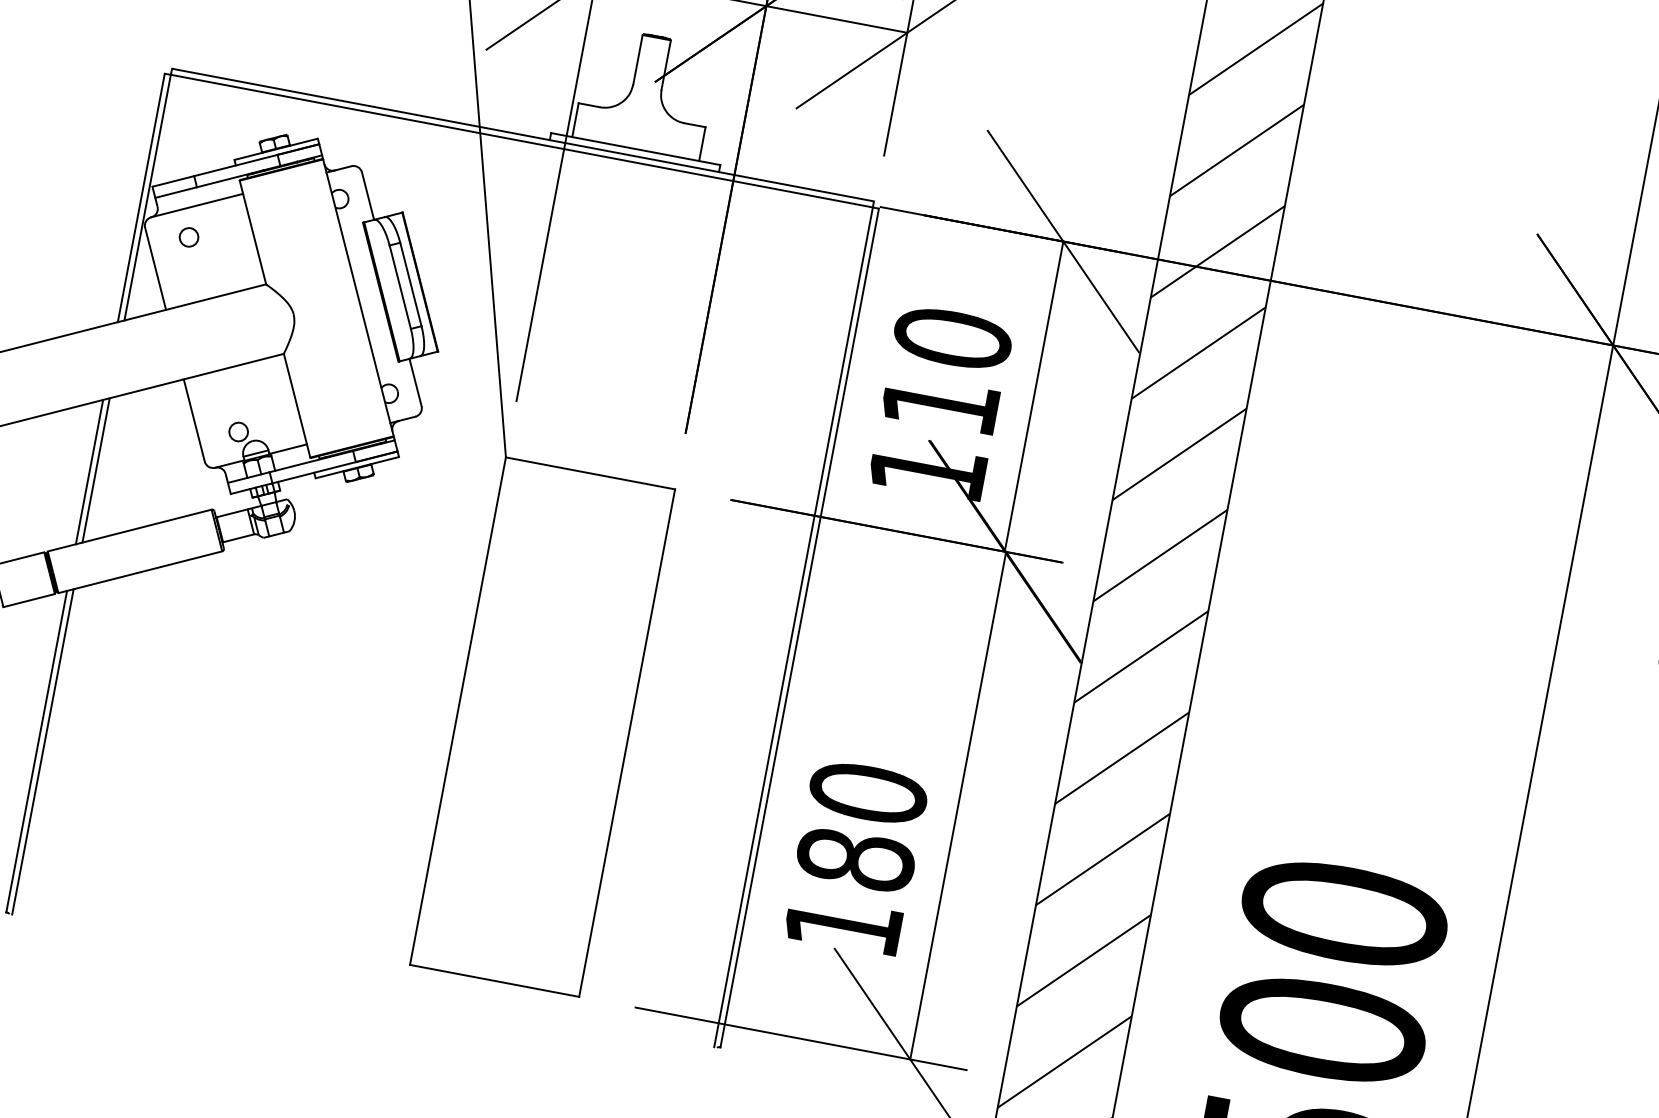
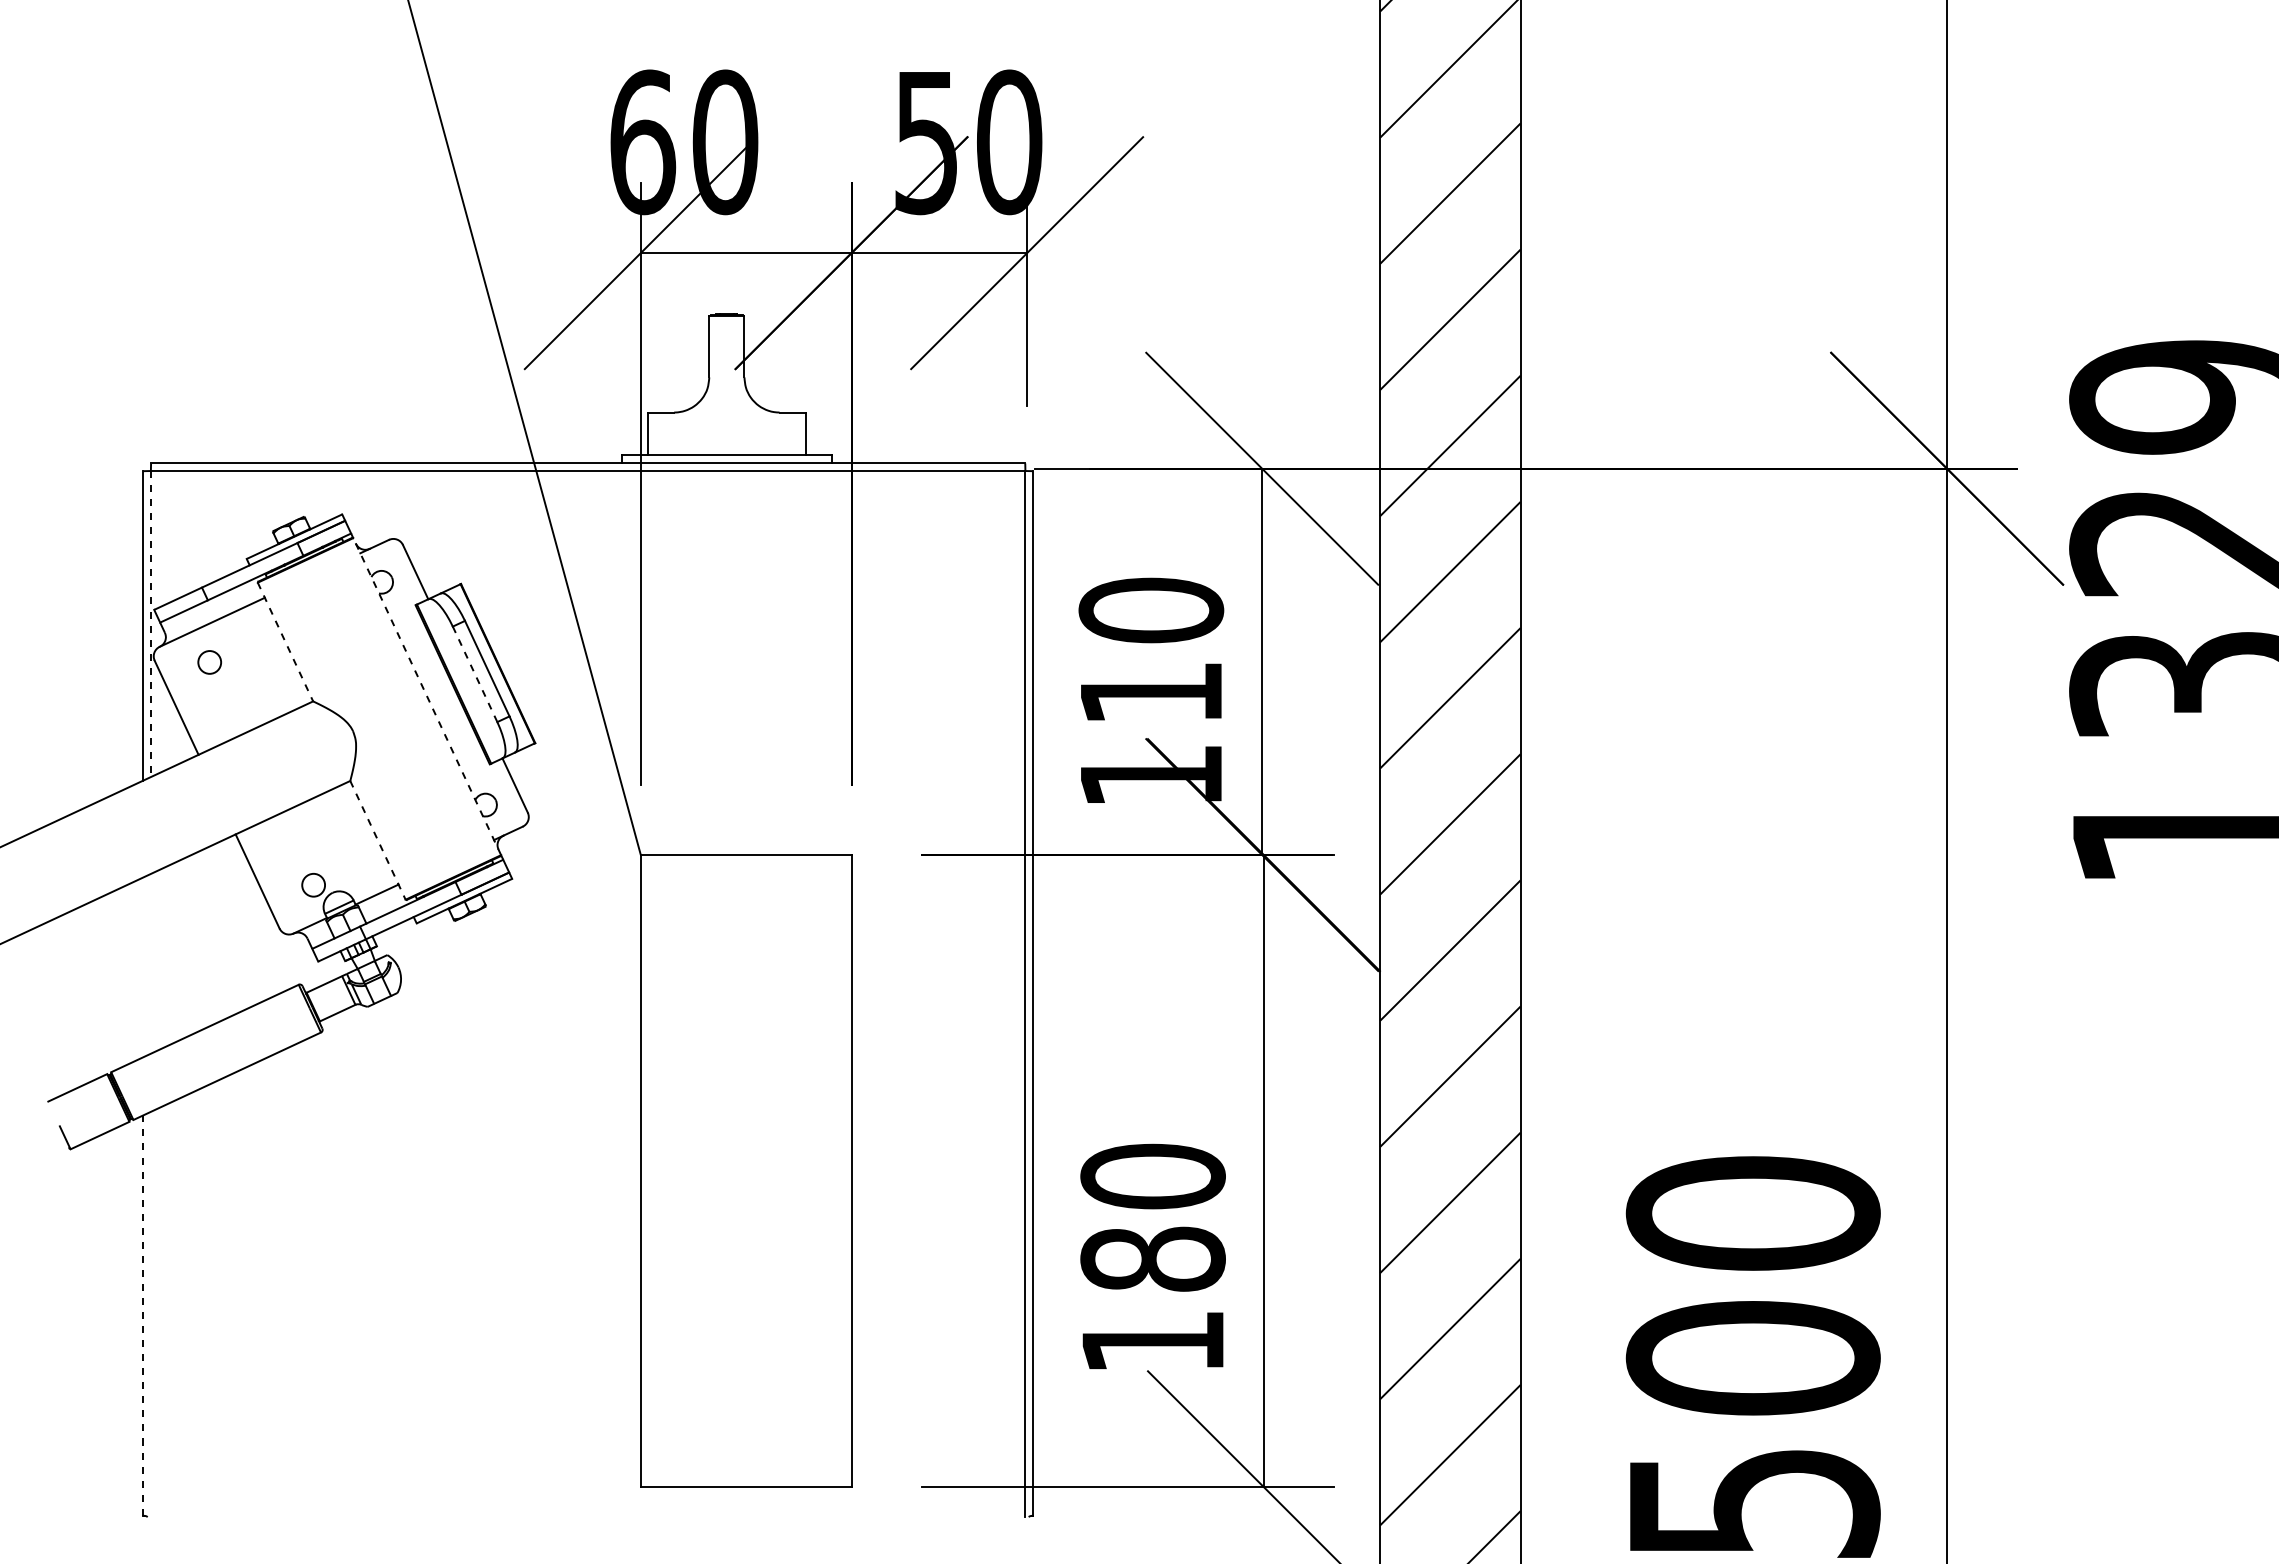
line: (147, 197) -> (150, 624), solid -> dashed
line: (252, 232) -> (285, 642), solid -> dashed
line: (400, 287) -> (475, 674), solid -> dashed
line: (358, 297) -> (427, 696), solid -> dashed
line: (297, 405) -> (378, 840), solid -> dashed
line: (95, 470) -> (150, 963), removed
line: (89, 472) -> (143, 967), removed
line: (42, 751) -> (150, 1314), removed
line: (36, 752) -> (143, 1316), solid -> dashed

